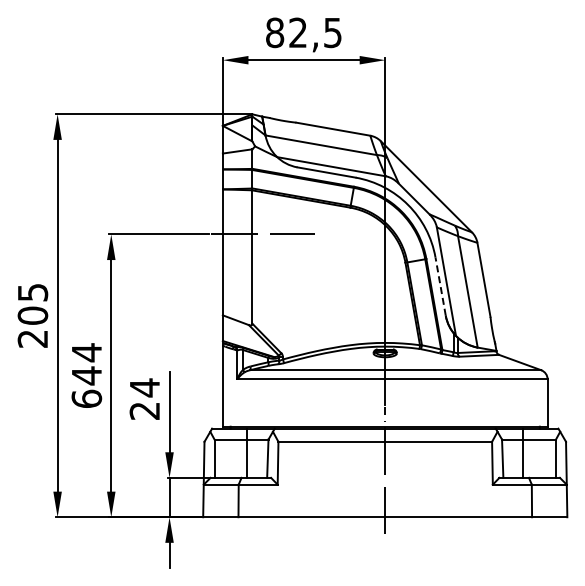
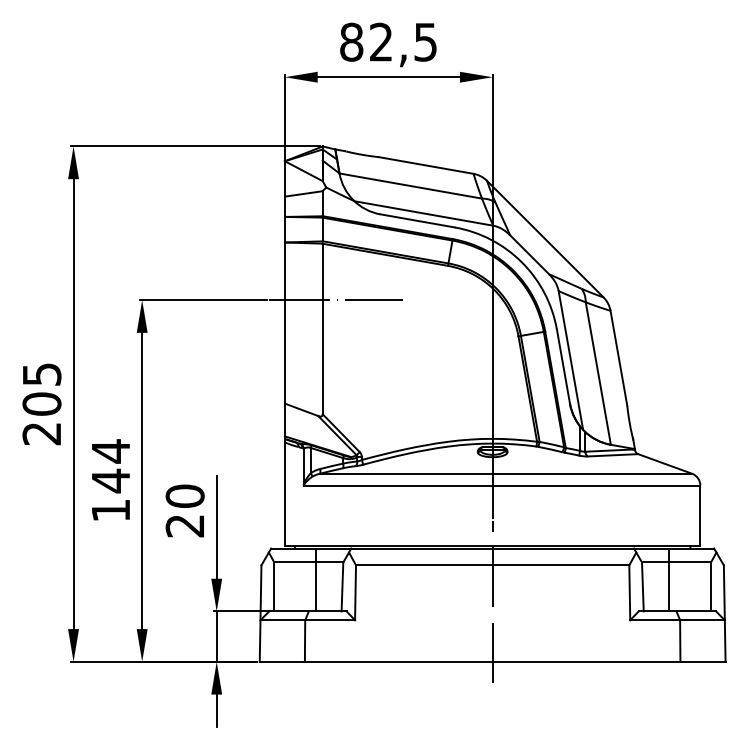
line: (440, 286) -> (563, 366), dashed -> solid
text: (144, 387) -> (184, 495), 24 -> 20
text: (86, 398) -> (110, 509), 644 -> 144

